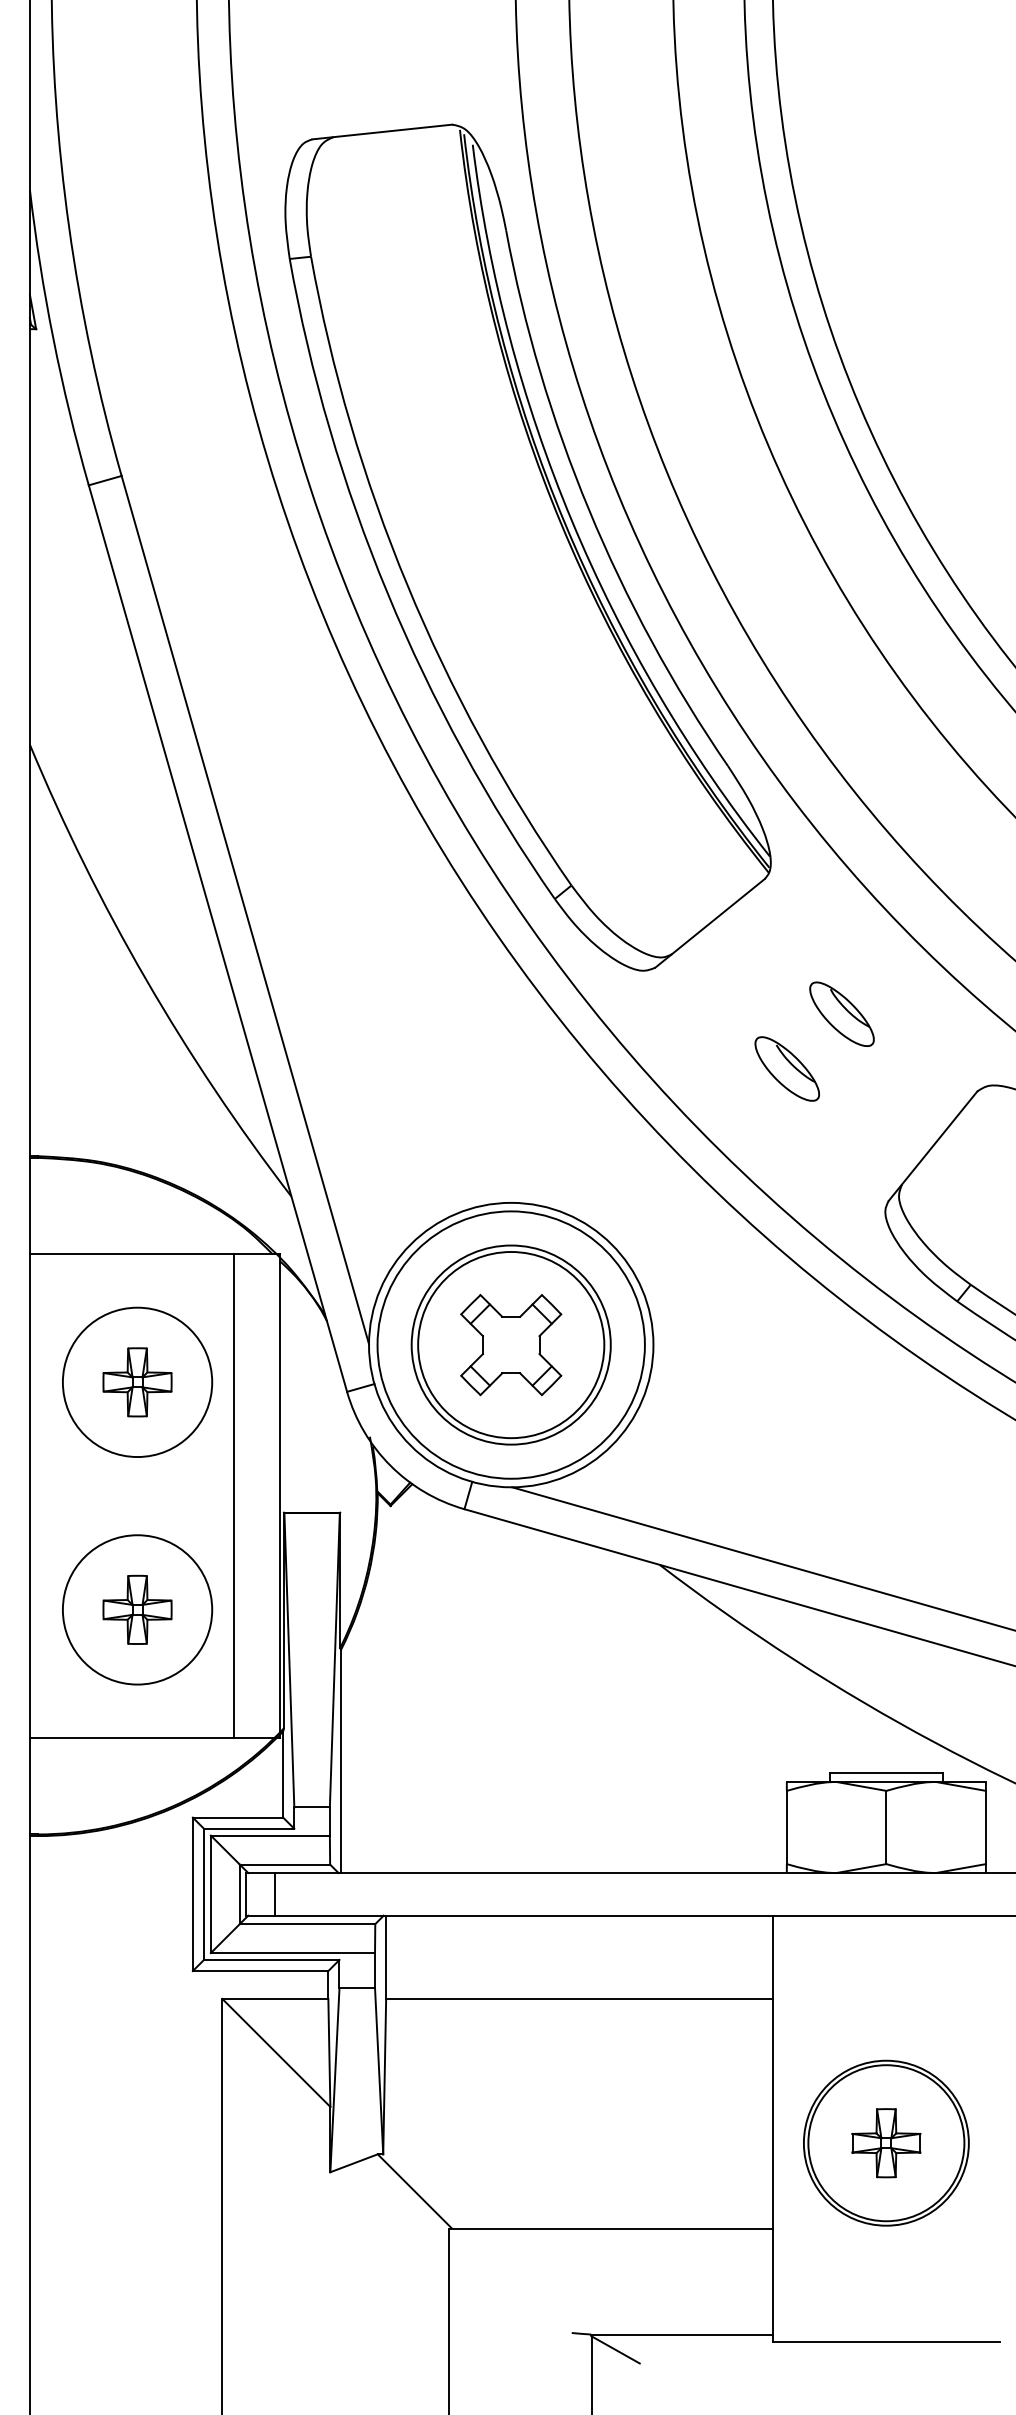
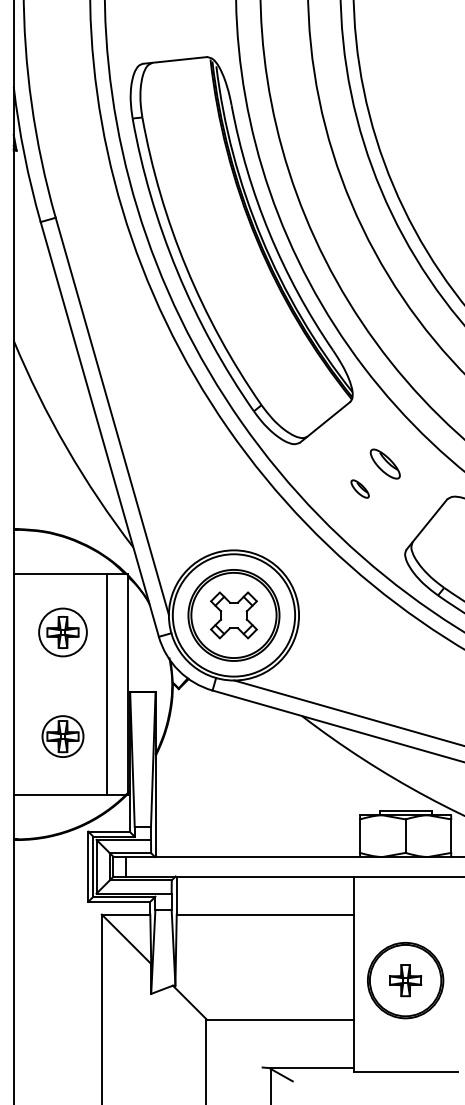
part: (785, 1067) -> (359, 488), size x0.6
circle: (136, 1382) -> (62, 632), size x0.7
circle: (136, 1609) -> (62, 736), size x0.6

